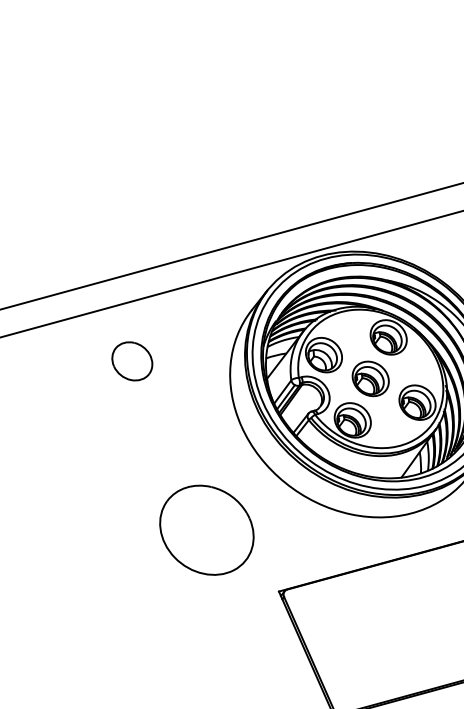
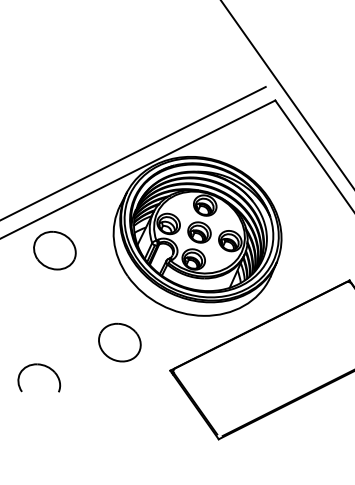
part: (131, 360) -> (54, 250), size x1.67
part: (206, 529) -> (119, 342), size x0.71
part: (74, 543) -> (42, 366), added

